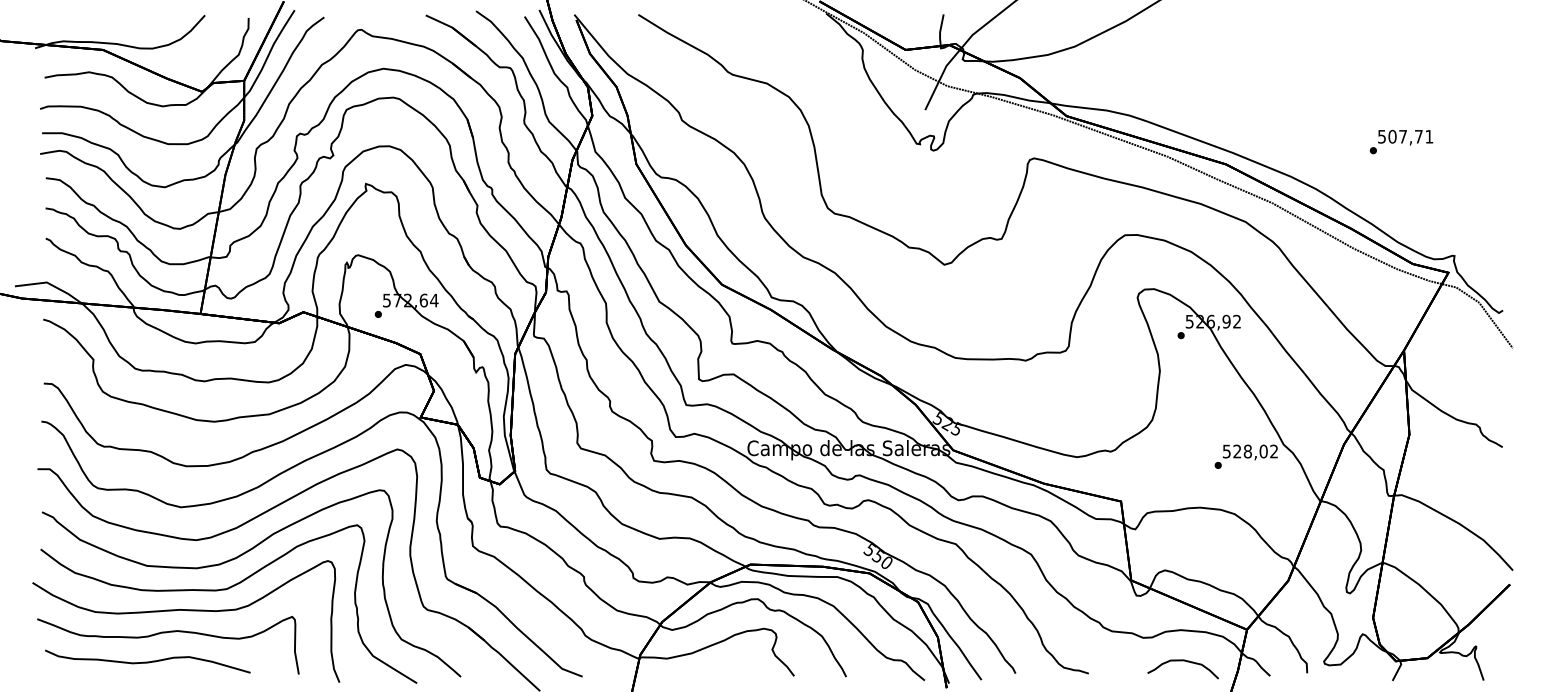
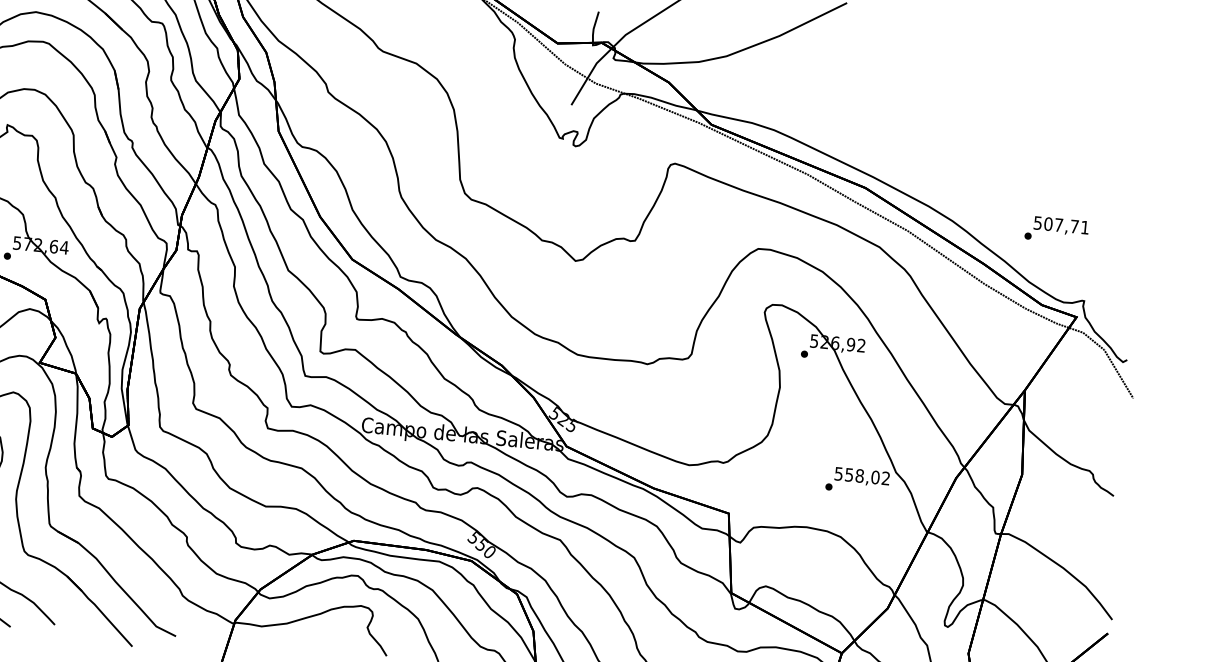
text: (1401, 141) -> (1056, 229), moved
text: (1237, 451) -> (849, 474), 528,02 -> 558,02

